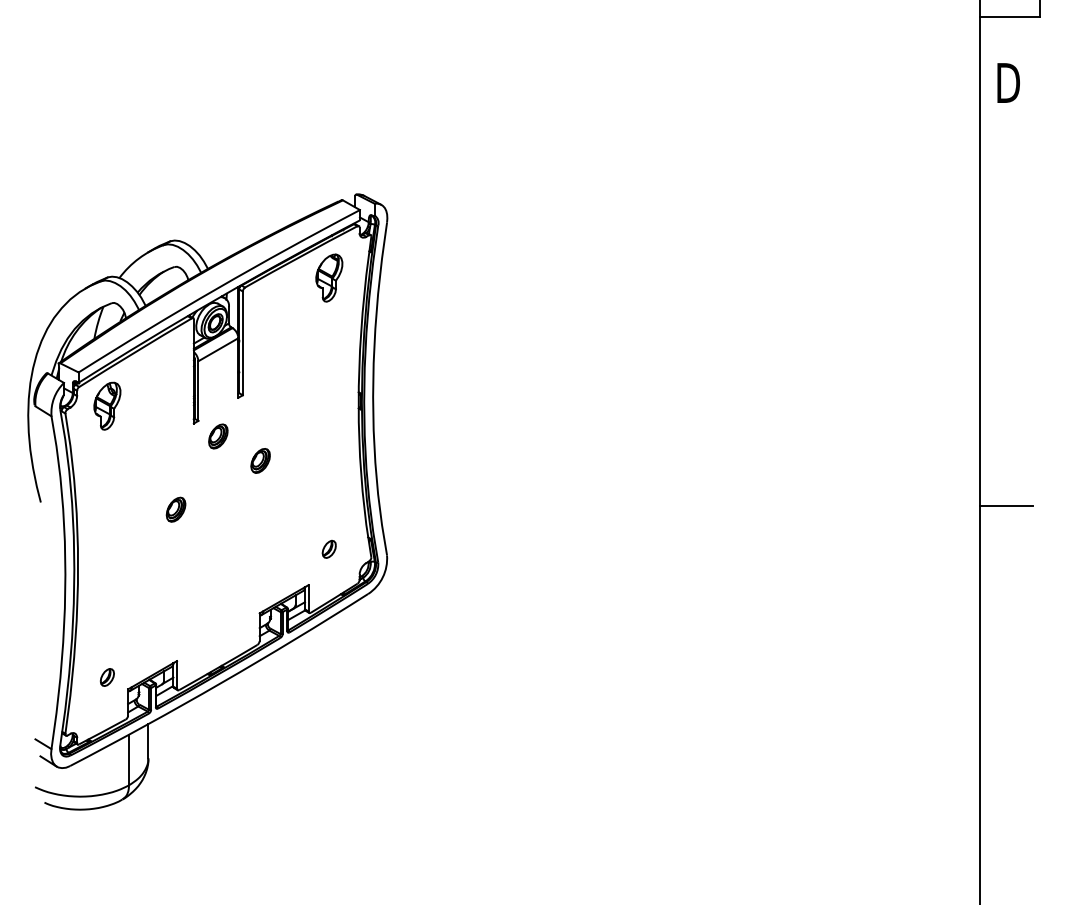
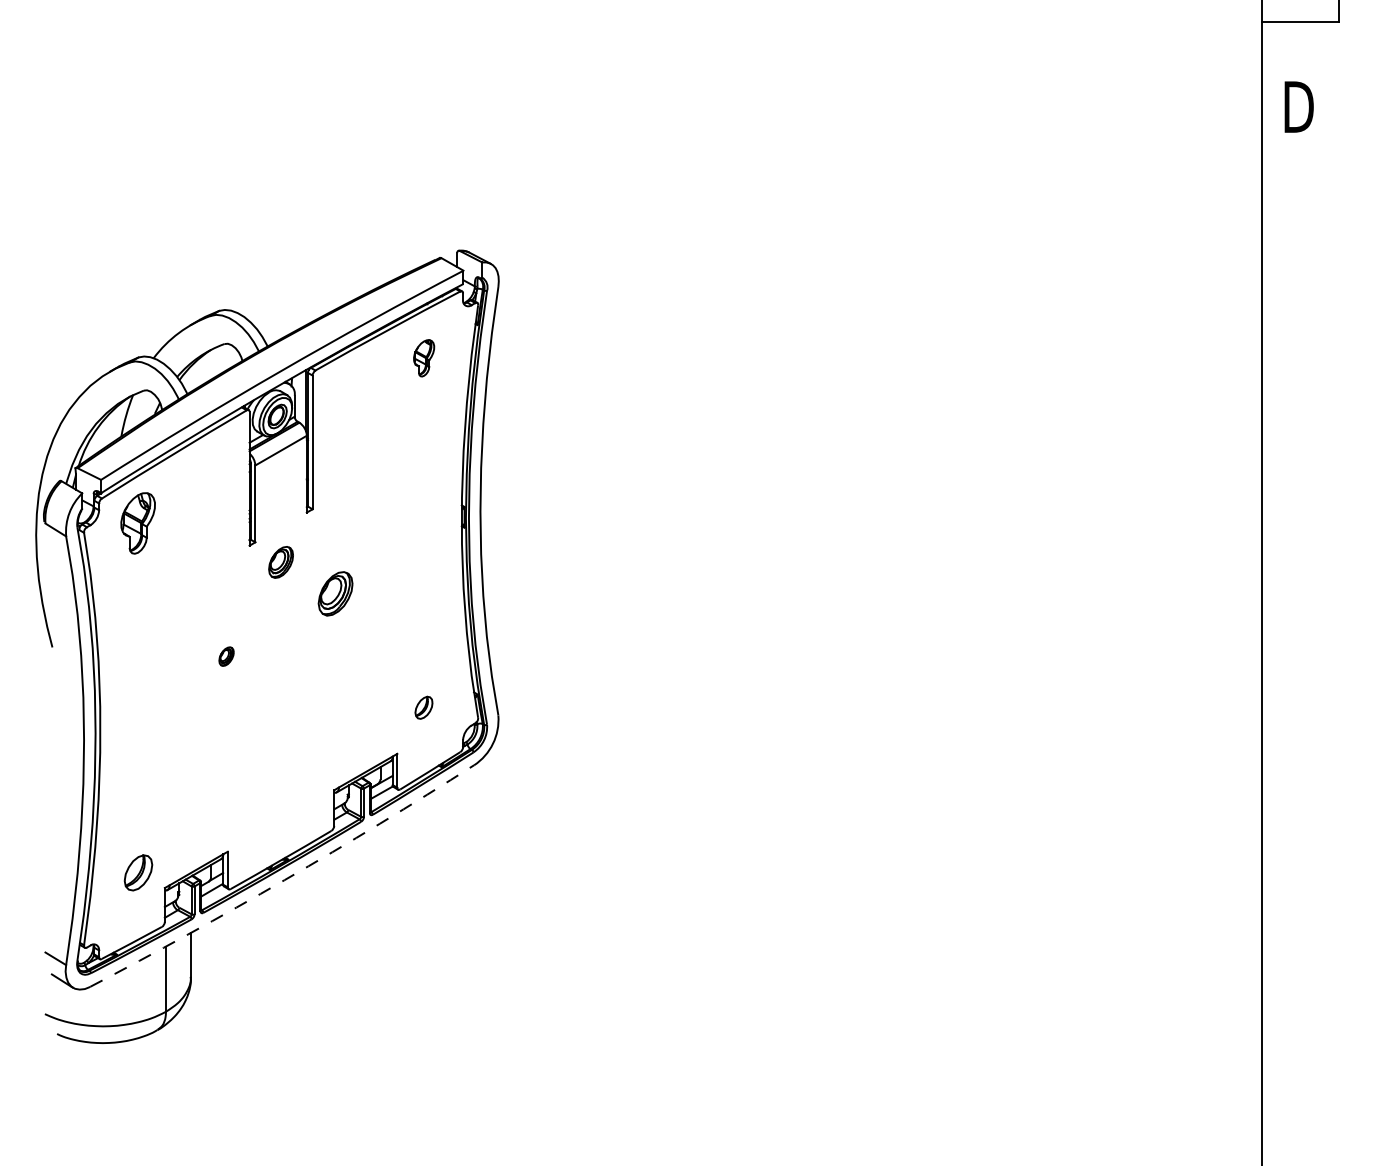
part: (329, 277) -> (424, 357), size x0.6
part: (260, 460) -> (335, 593), size x1.4
line: (1005, 505) -> (1295, 651), removed
part: (175, 509) -> (225, 656), size x0.6
part: (106, 677) -> (136, 872), size x1.6
arc: (221, 683) -> (285, 880), solid -> dashed

